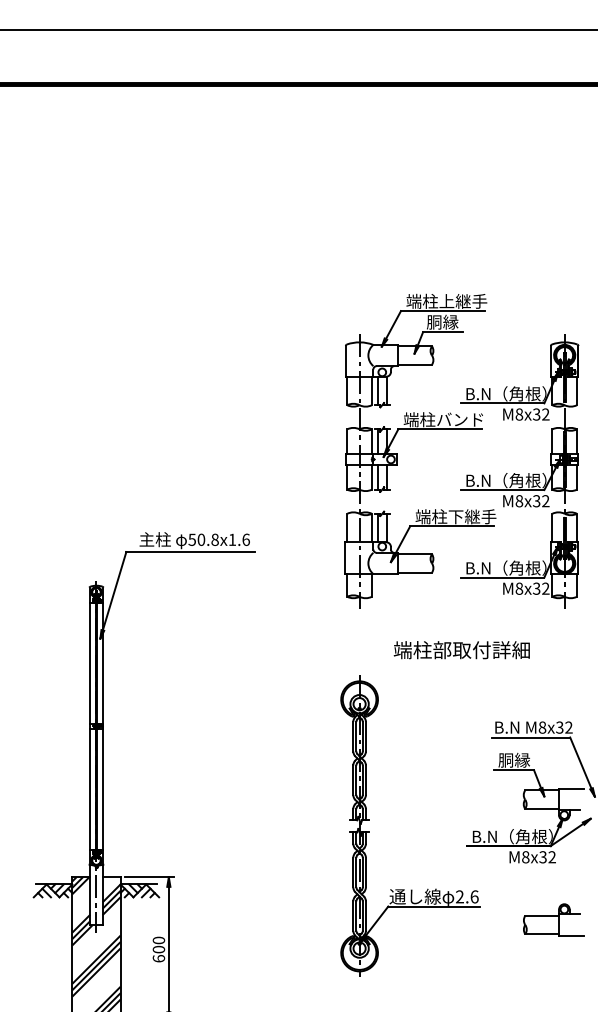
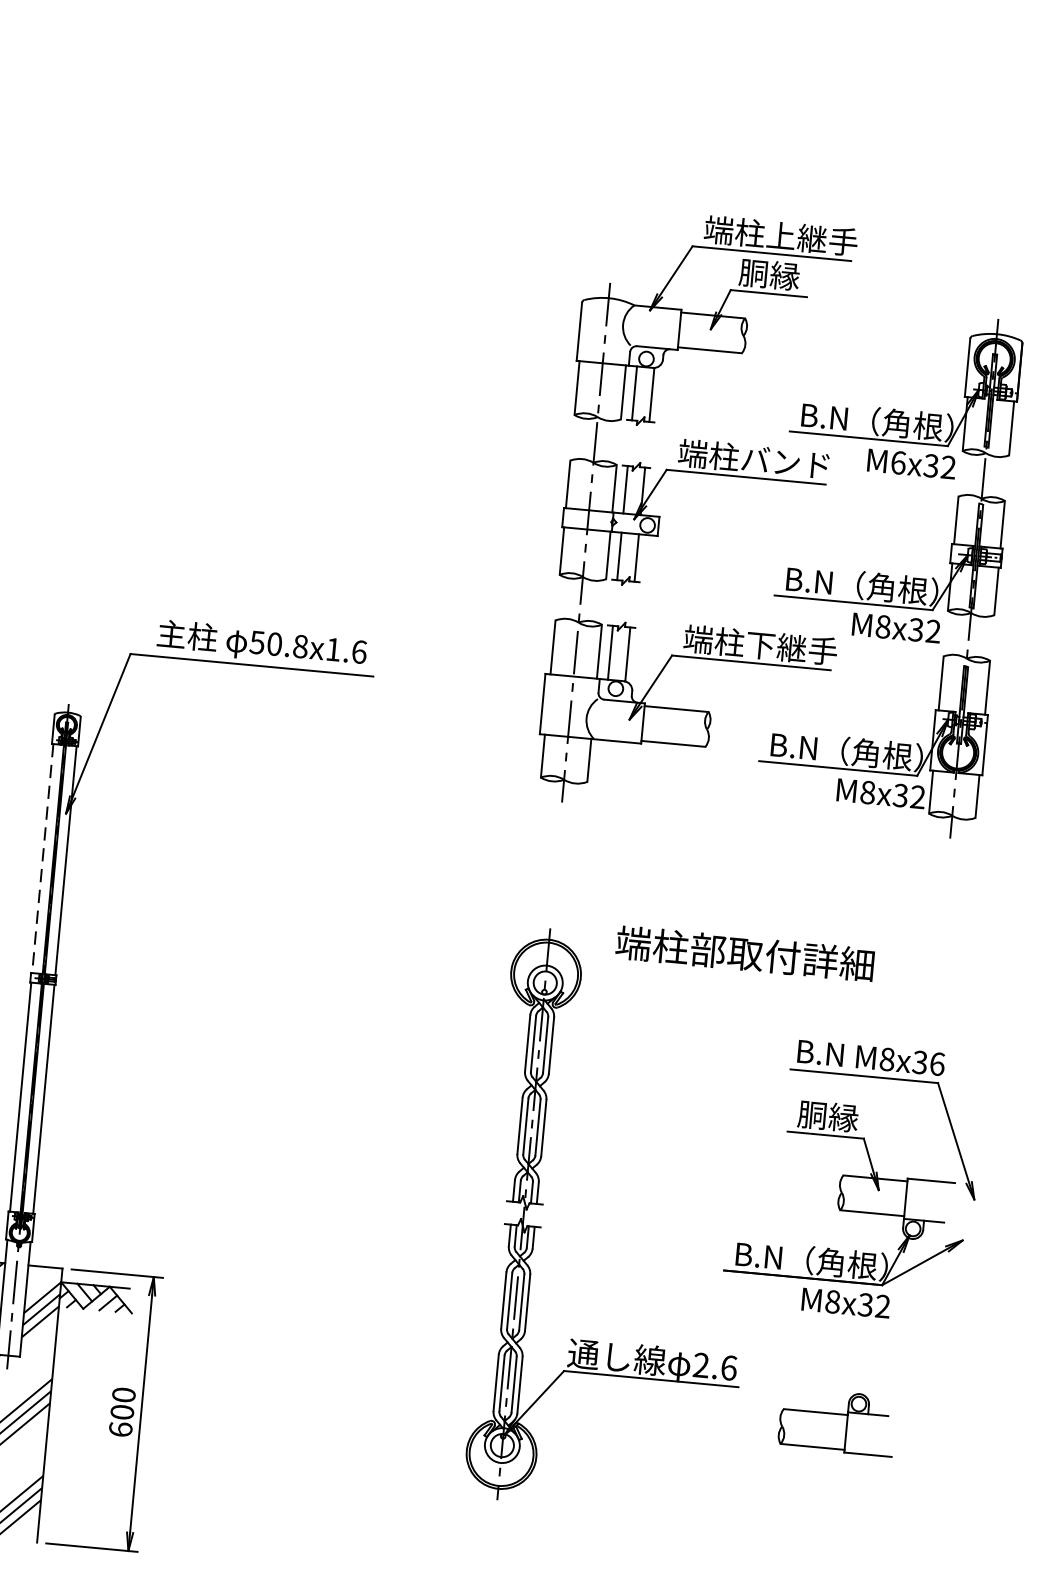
text: (519, 414) -> (898, 462), M8x32 -> M6x32
text: (461, 650) -> (744, 954), moved
line: (90, 663) -> (43, 858), solid -> dashed
text: (568, 727) -> (936, 1063), M8x32 -> M8x36
part: (553, 919) -> (836, 1421), moved

